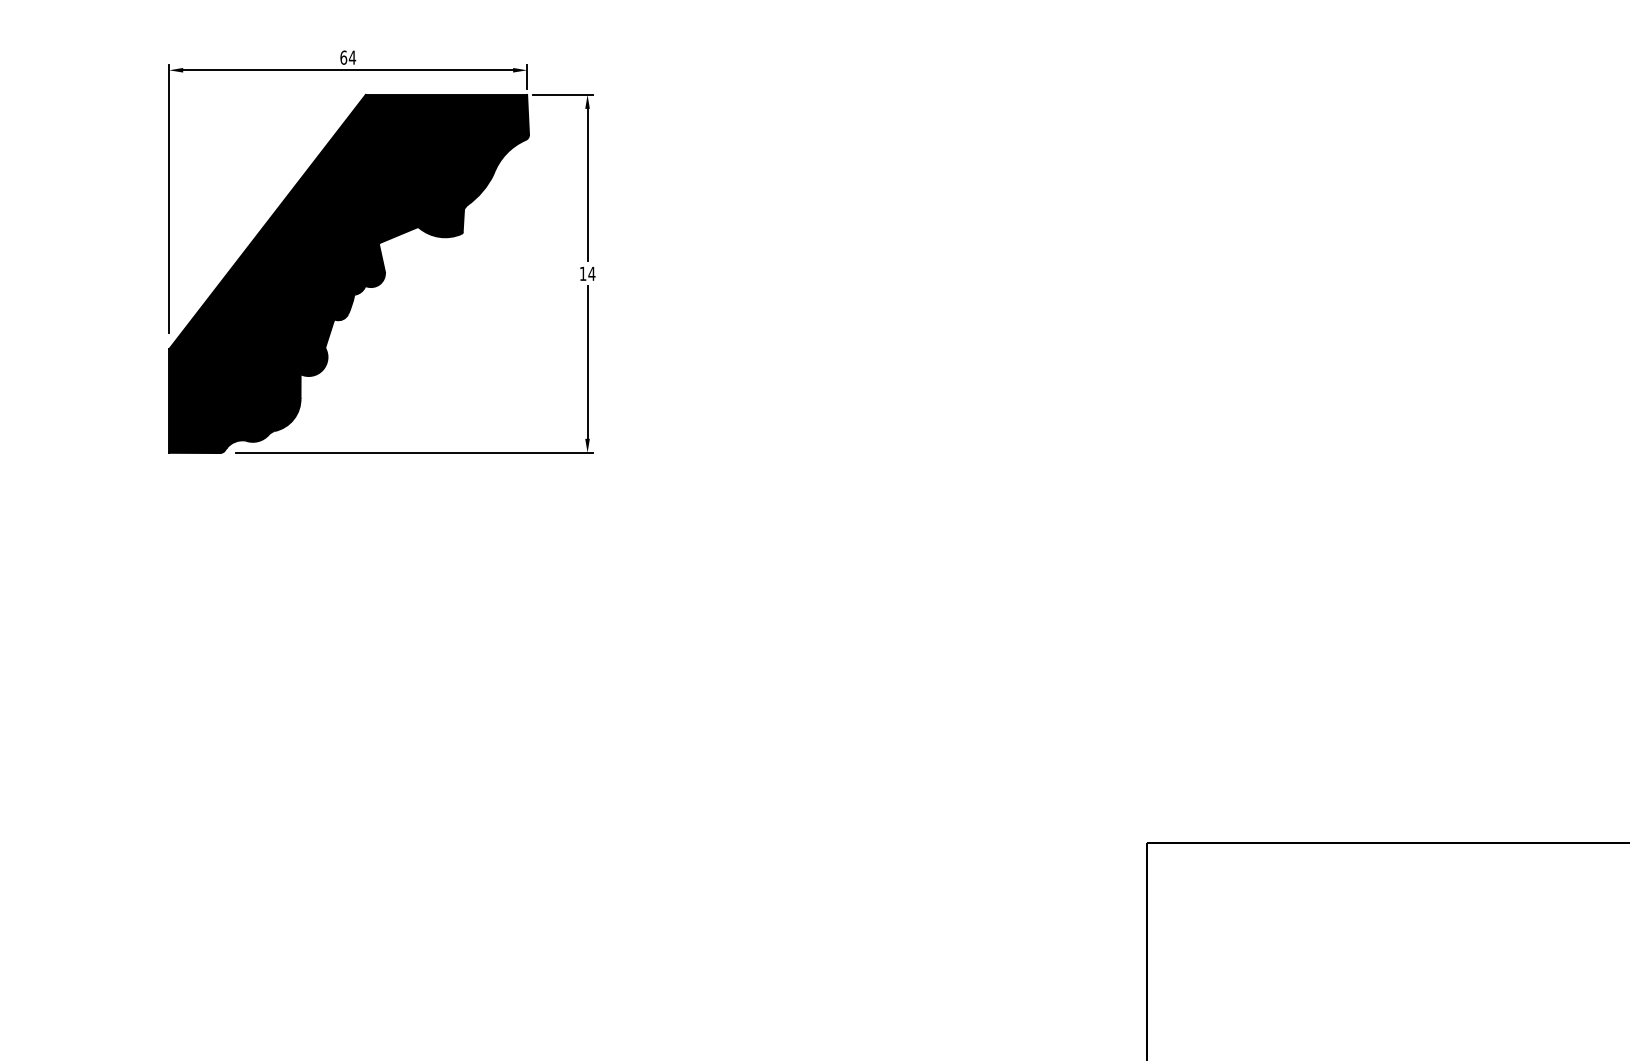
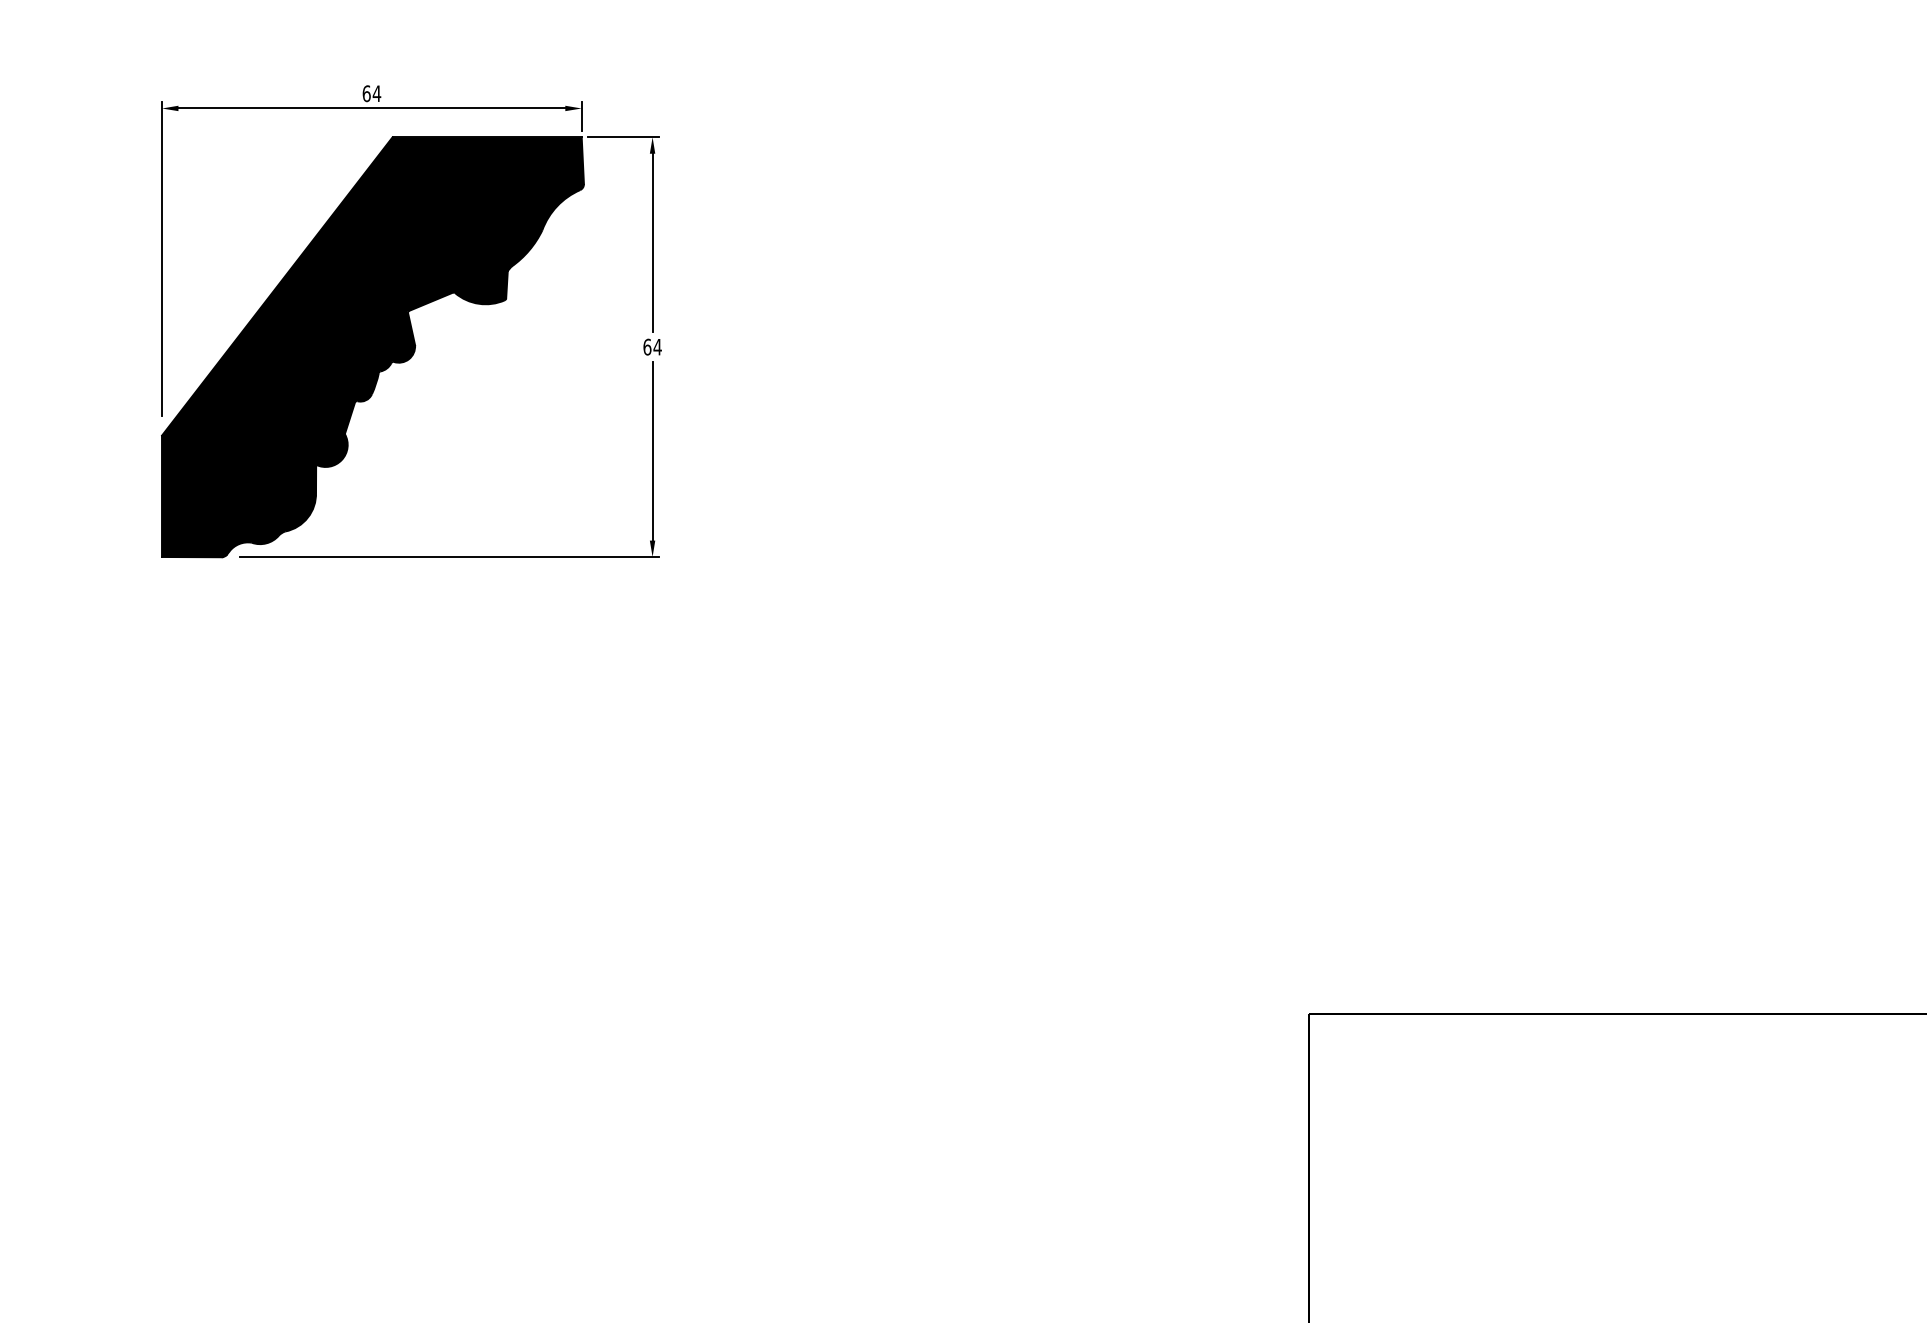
text: (583, 273) -> (647, 346), 14 -> 64

